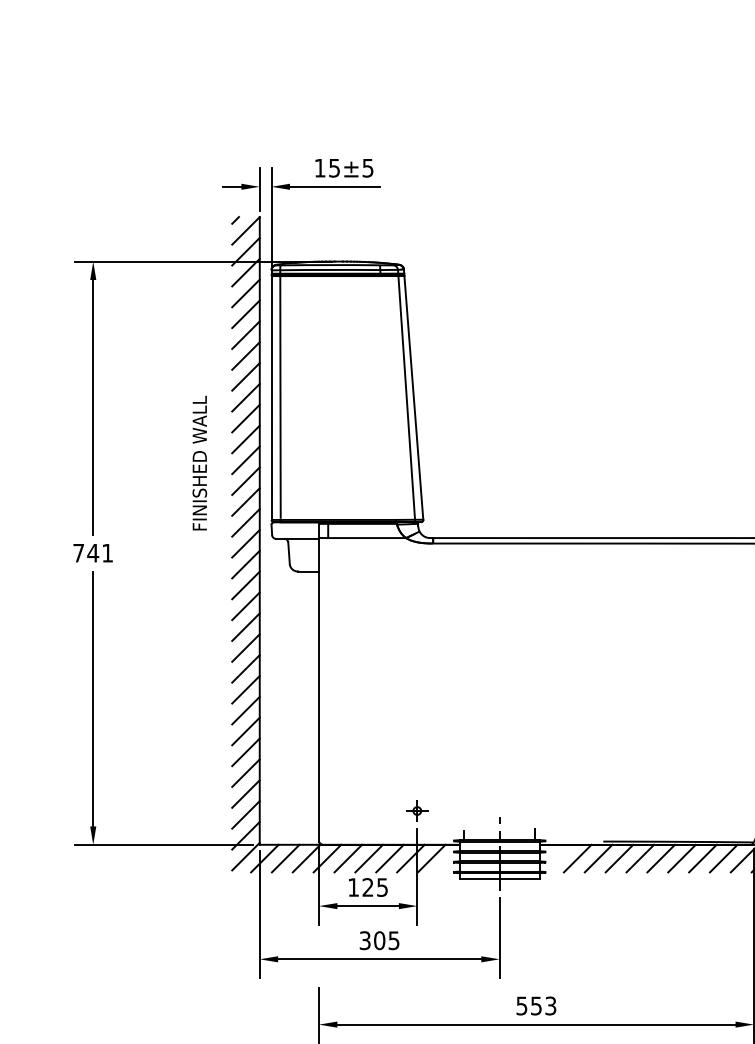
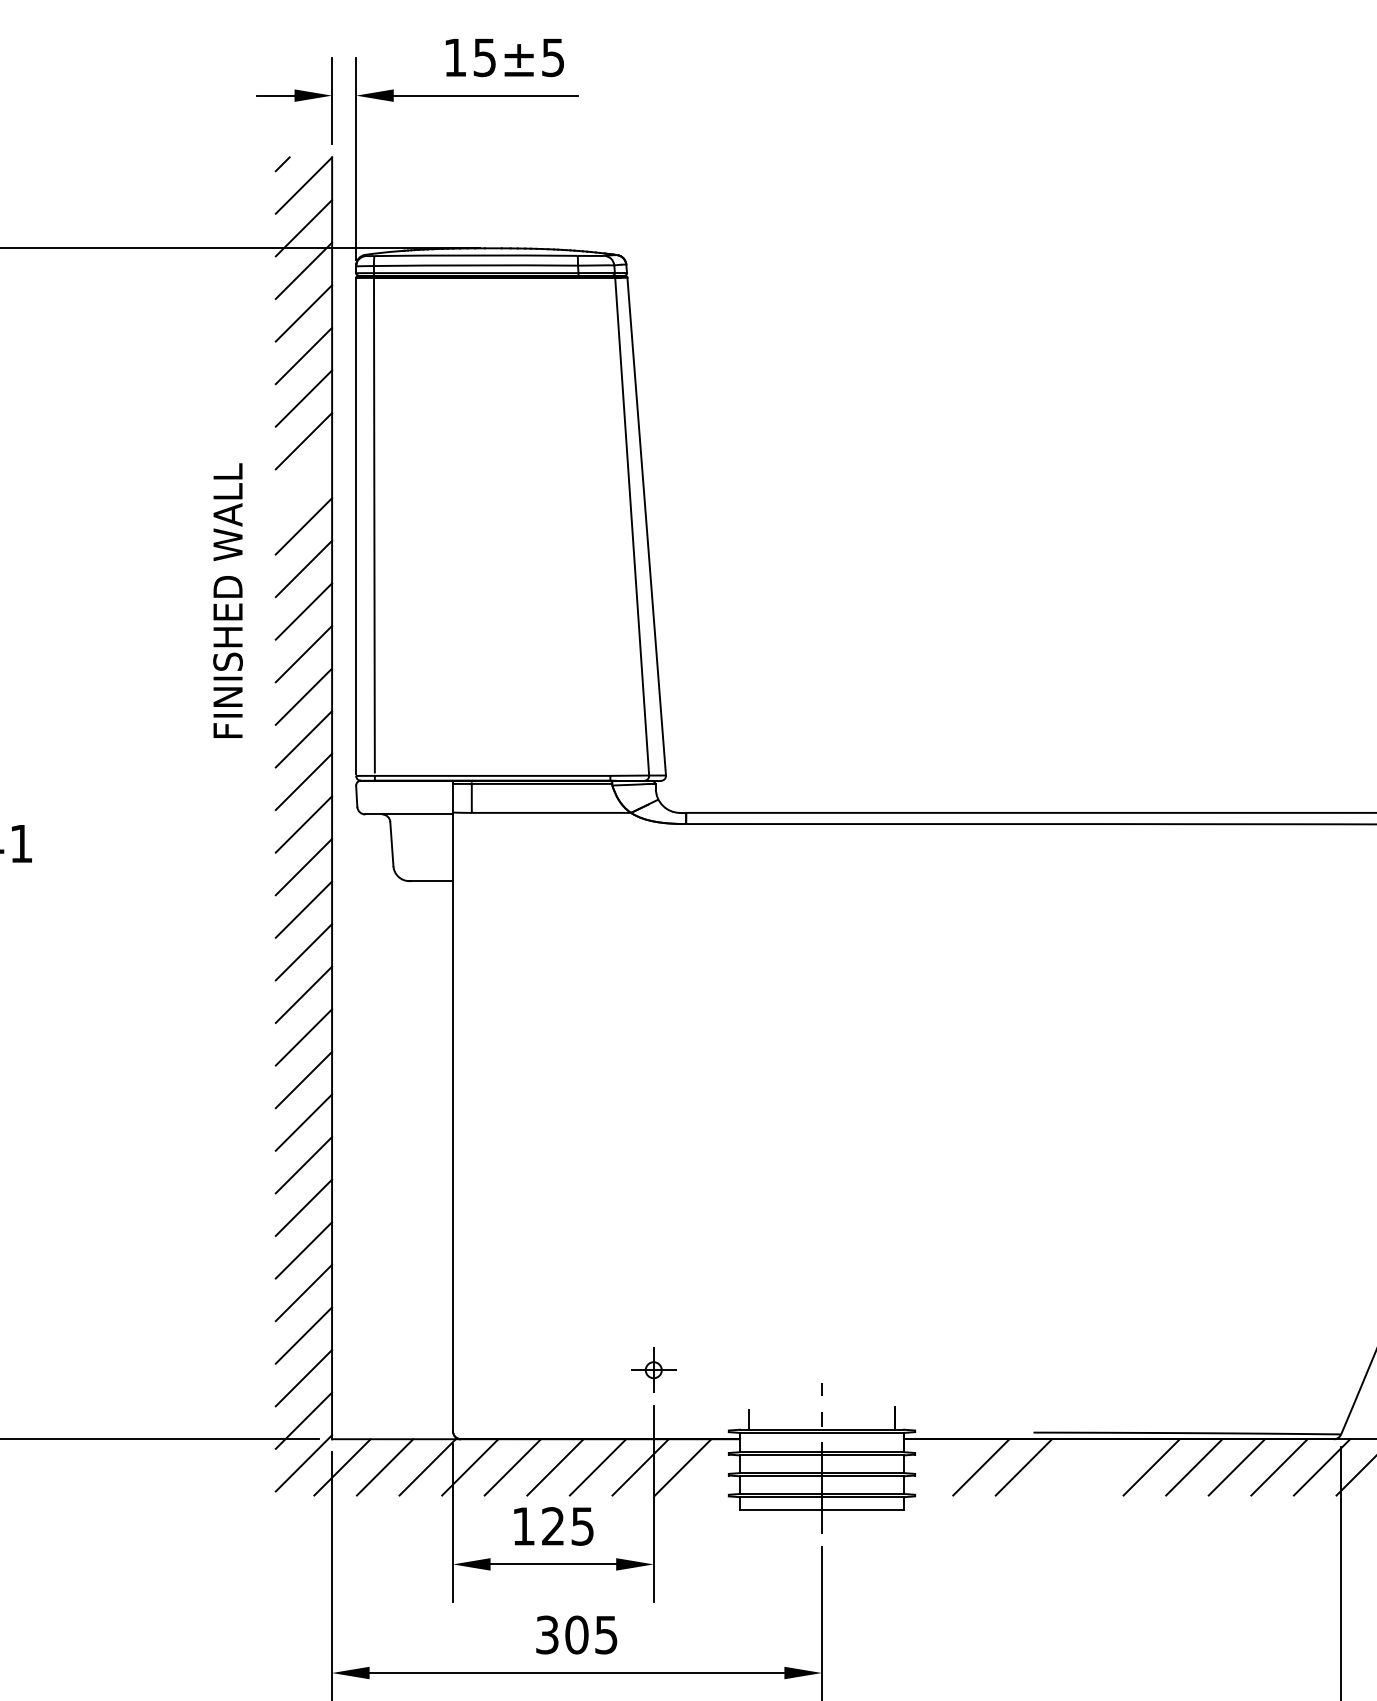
line: (245, 376) -> (302, 482), removed
text: (199, 462) -> (227, 599), moved
line: (619, 858) -> (1066, 1467), removed
line: (640, 858) -> (1109, 1467), removed

